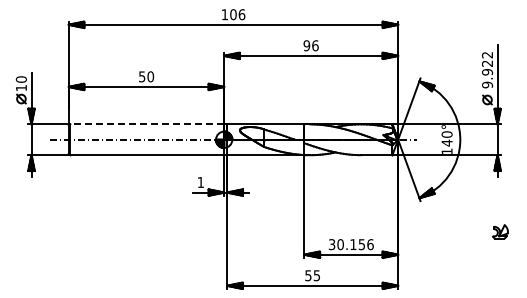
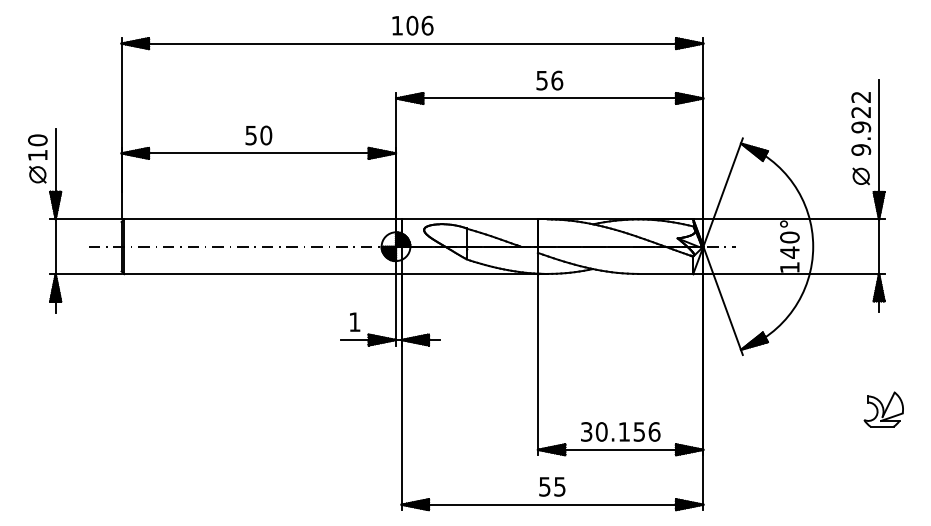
text: (306, 45) -> (541, 80), 96 -> 56
line: (147, 124) -> (260, 219), dashed -> solid
part: (500, 231) -> (884, 408), size x1.43

